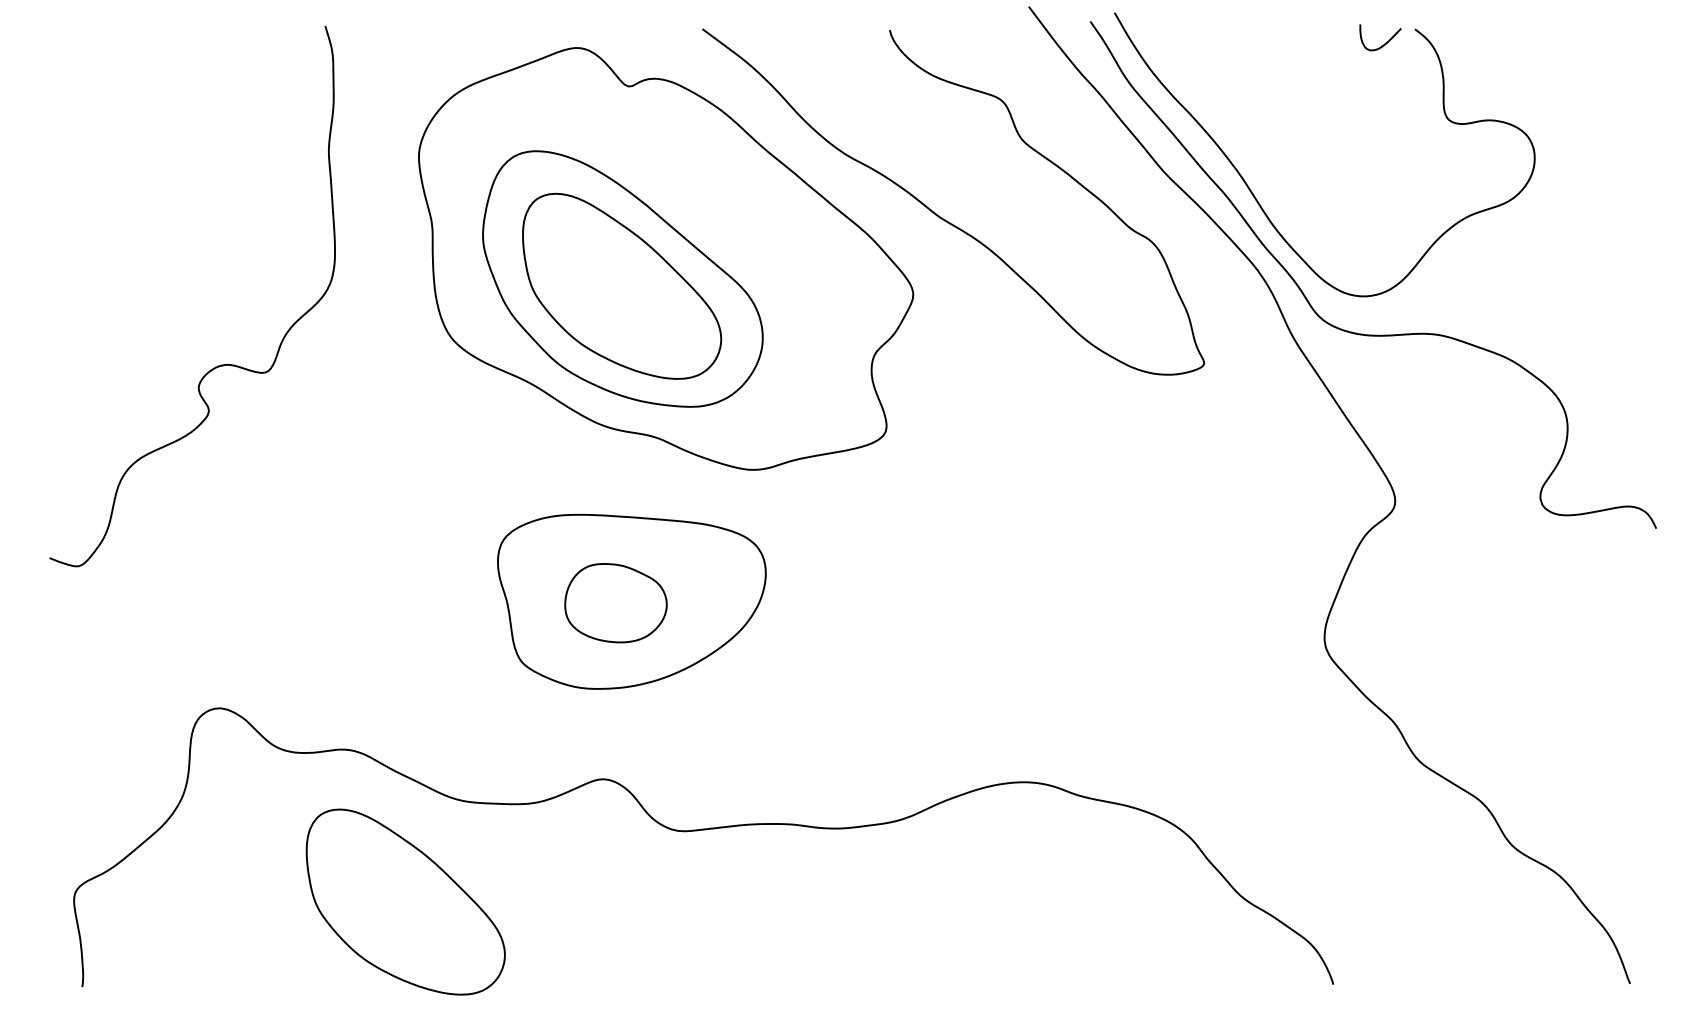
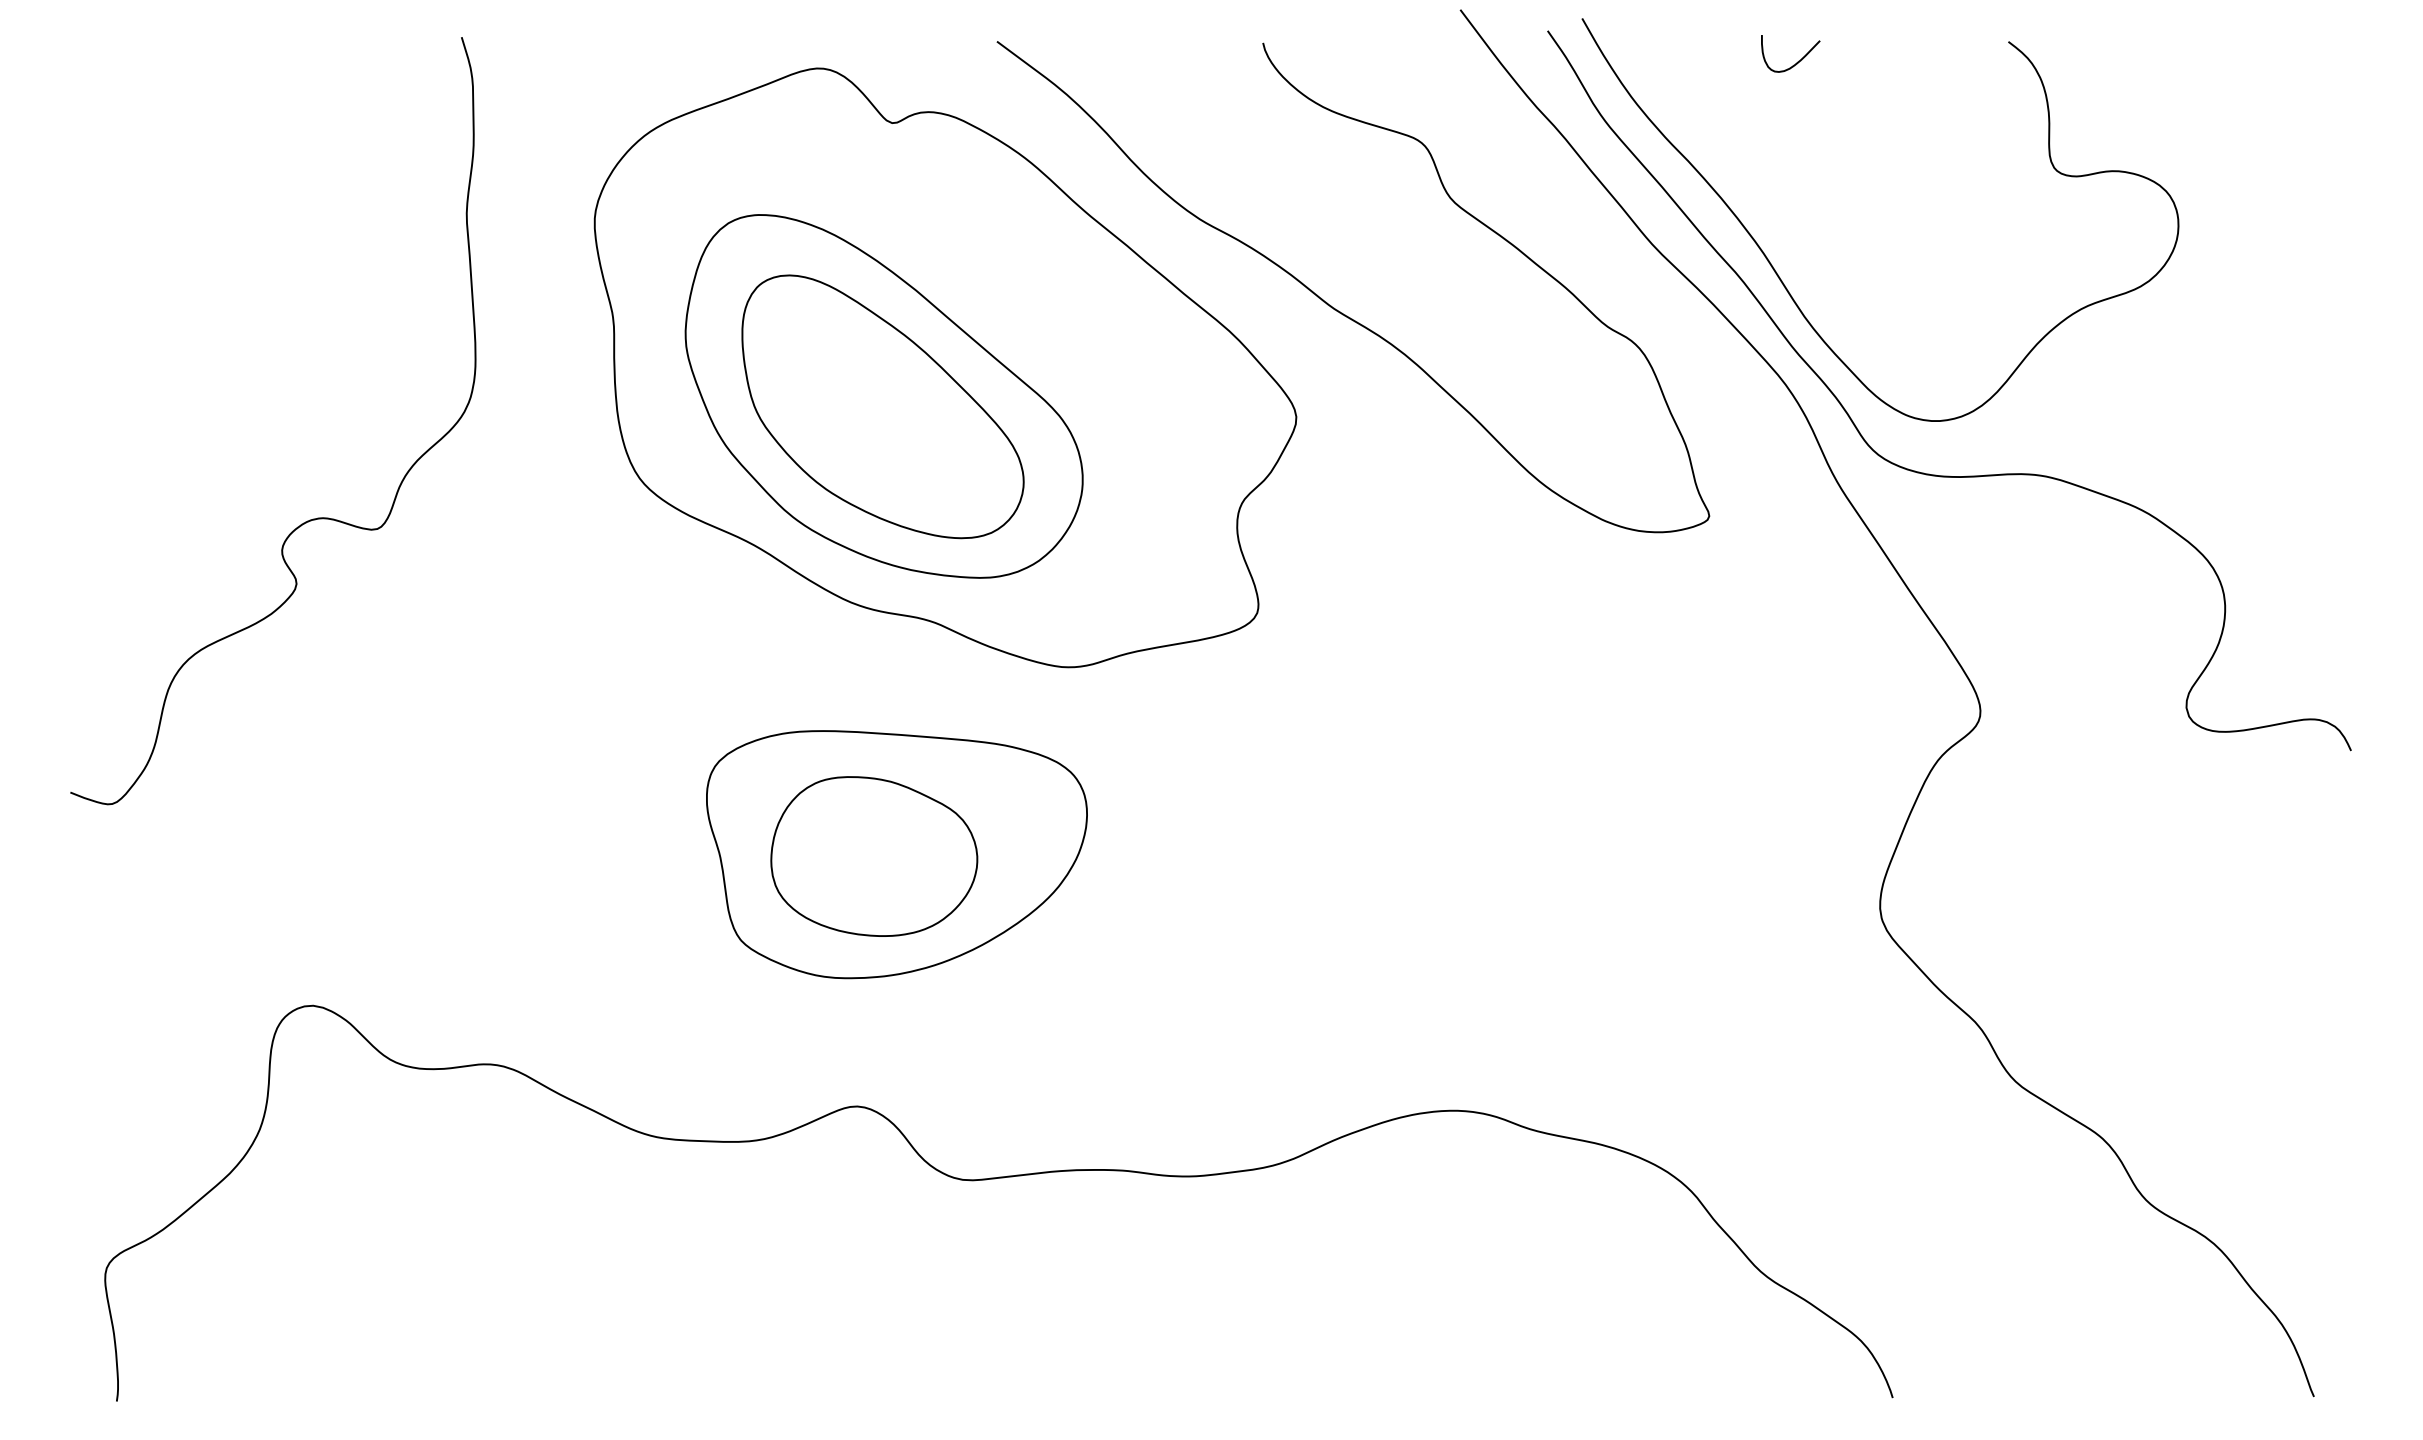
curve: (1386, 42) -> (1798, 60), moved
part: (616, 603) -> (874, 856), size x1.43
part: (405, 901) -> (575, 1280), removed

